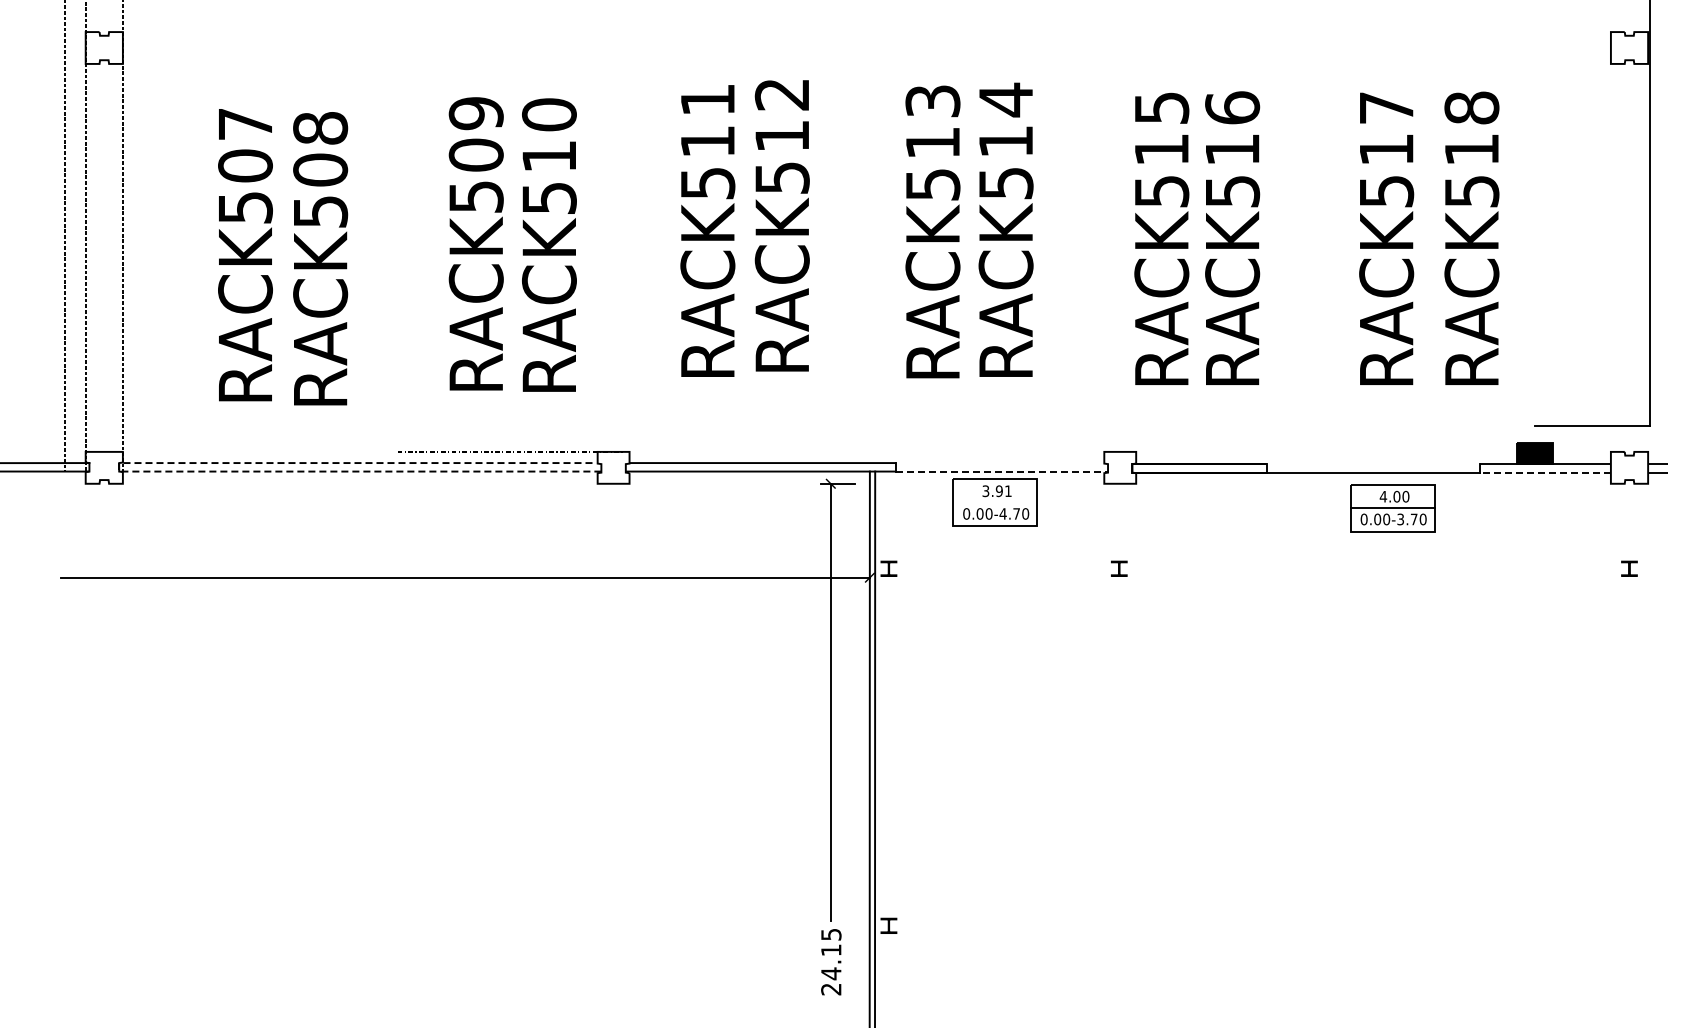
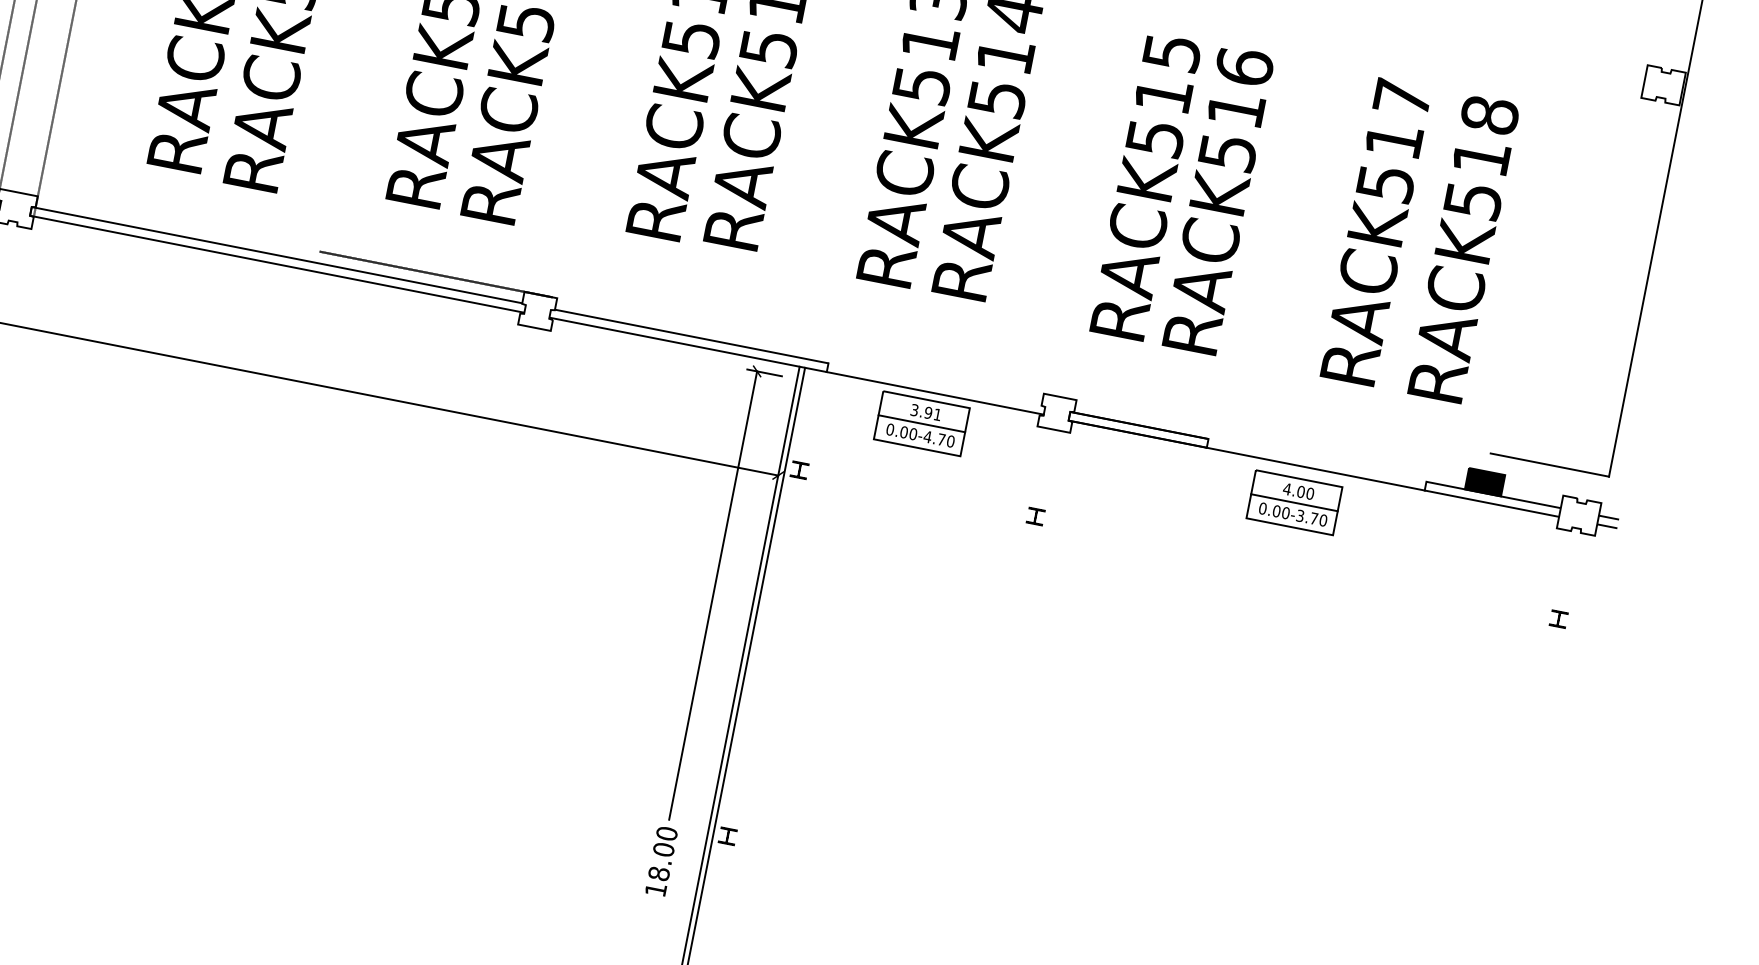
line: (119, 468) -> (31, 212), dashed -> solid
line: (1002, 471) -> (935, 393), dashed -> solid
line: (1545, 472) -> (1492, 503), dashed -> solid
line: (995, 502) -> (922, 423), added
part: (1392, 508) -> (1294, 503), moved
text: (831, 961) -> (661, 861), 24.15 -> 18.00

